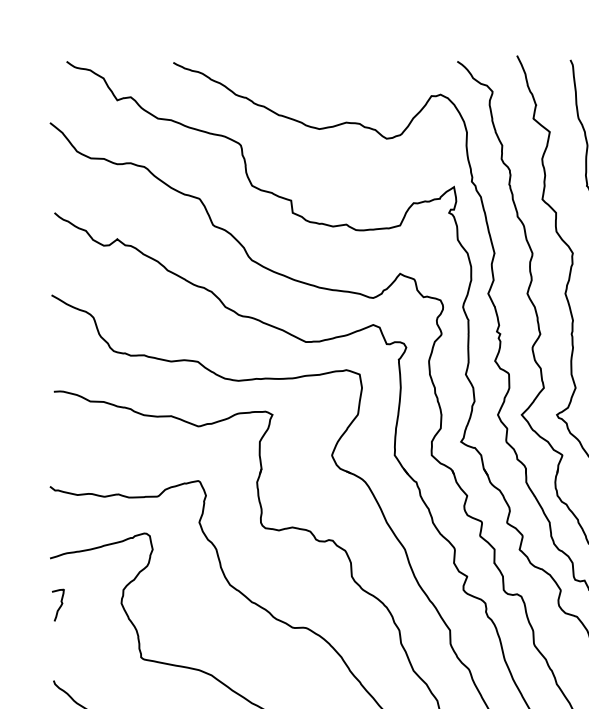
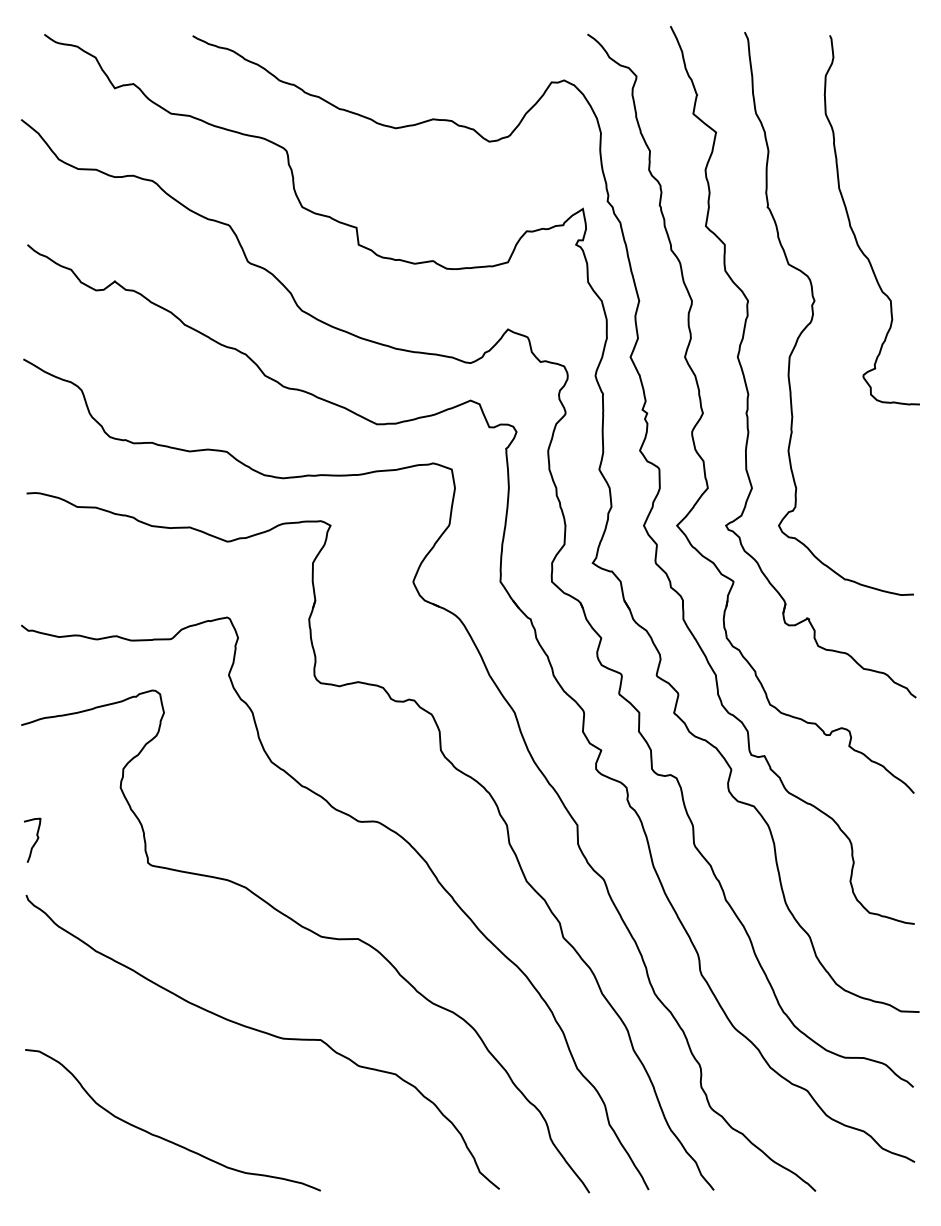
curve: (60, 606) -> (35, 841), moved

